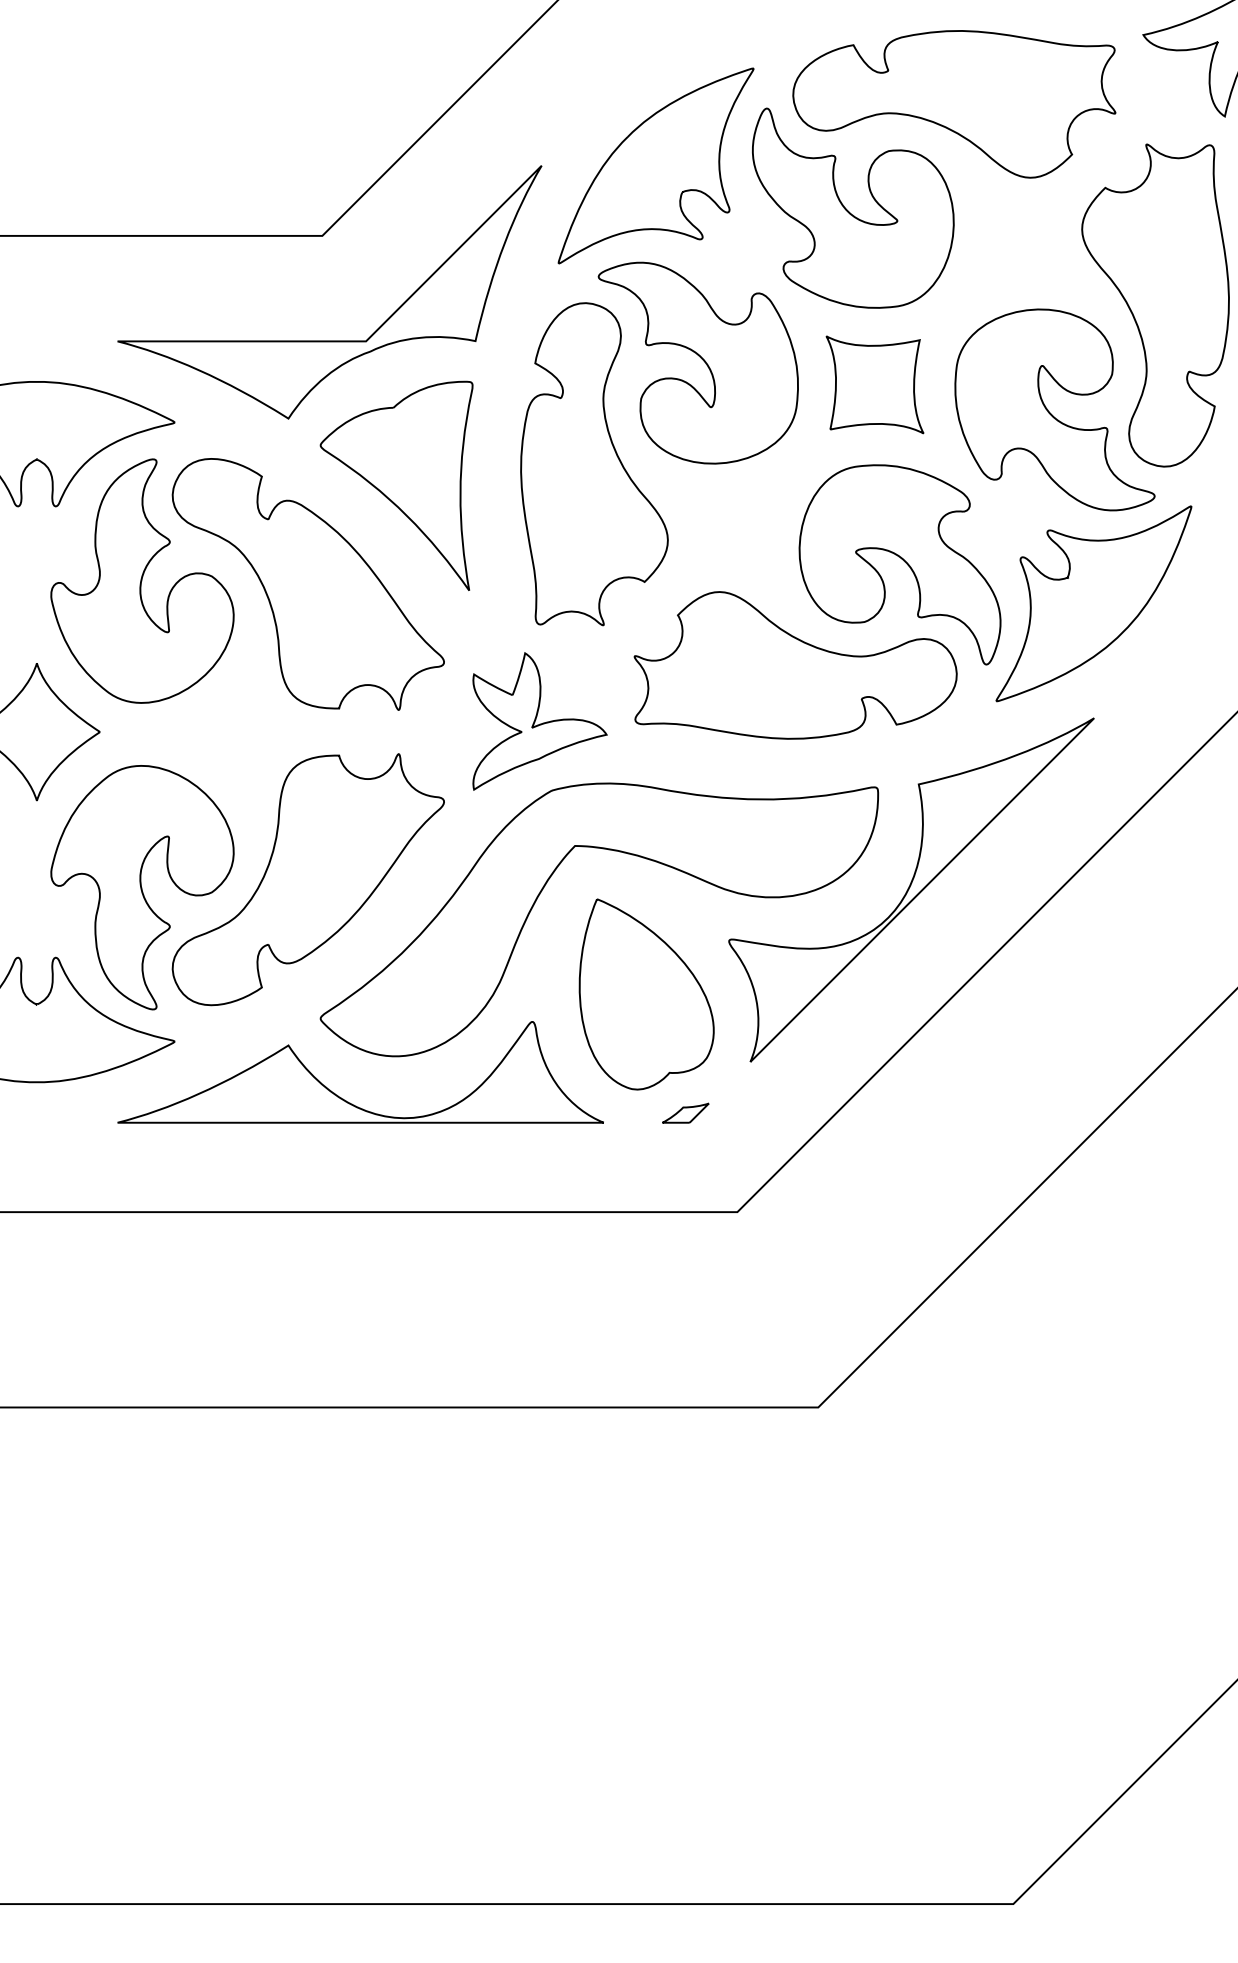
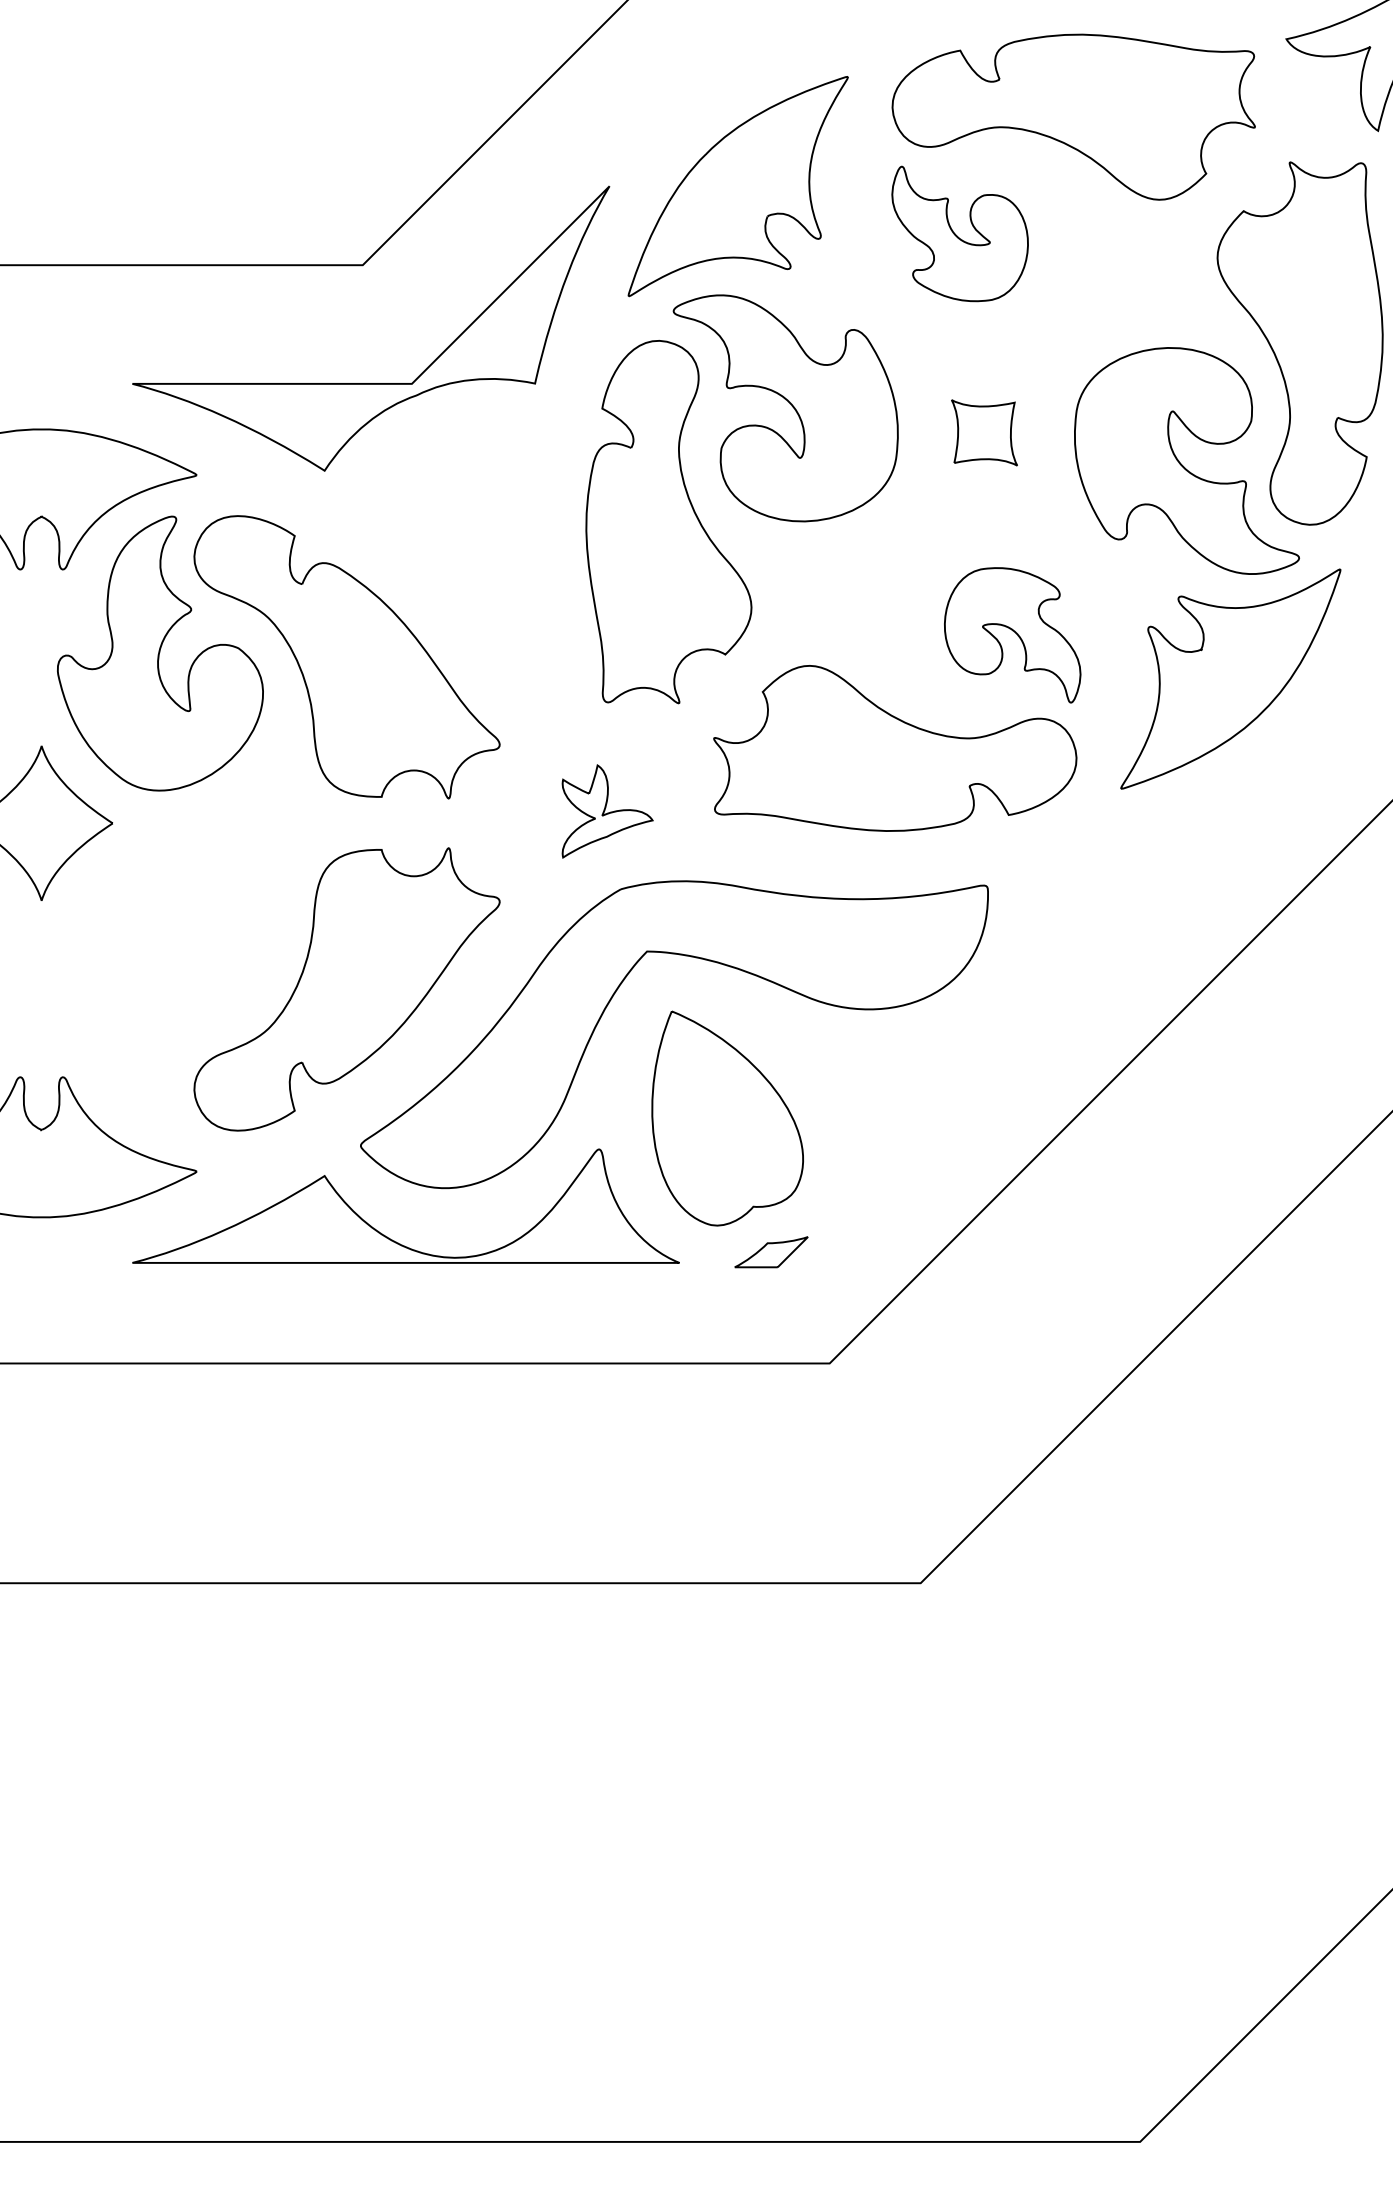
part: (853, 207) -> (960, 233), size x0.6
part: (874, 384) -> (983, 432), size x0.6
part: (396, 485) -> (446, 546), removed
part: (899, 564) -> (1012, 634), size x0.6
part: (539, 721) -> (607, 811), size x0.6
part: (142, 887) -> (160, 998), removed
part: (911, 889) -> (1025, 1000), removed
part: (685, 1112) -> (771, 1251), size x1.4

